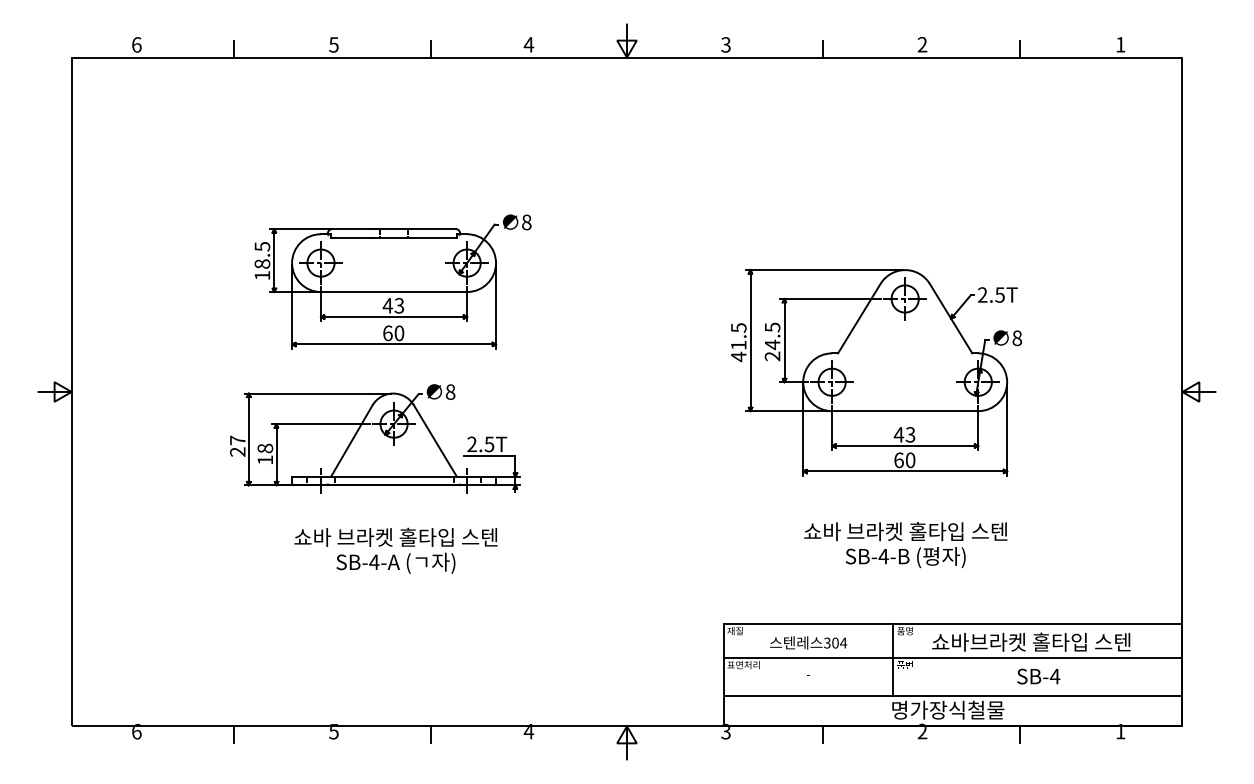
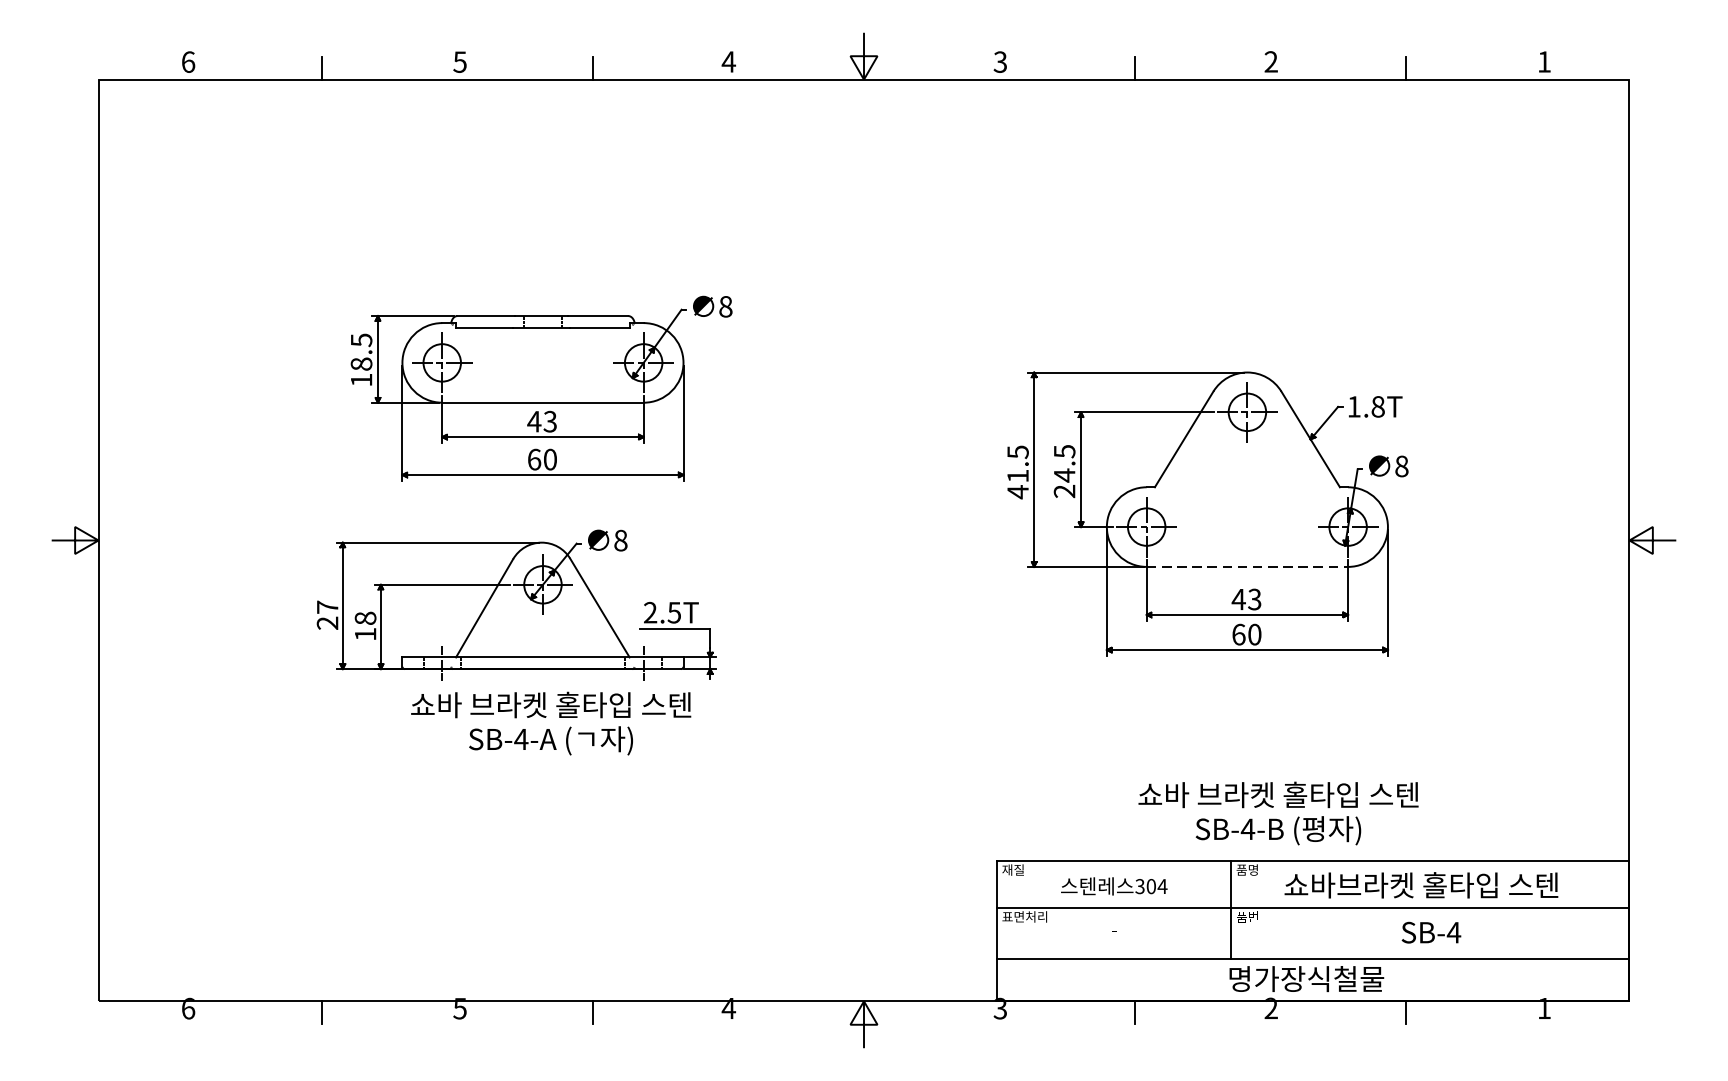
text: (991, 294) -> (1366, 406), 2.5T -> 1.8T
line: (905, 411) -> (1247, 567), solid -> dashed
text: (905, 545) -> (1278, 814), moved
text: (395, 550) -> (550, 723), moved

